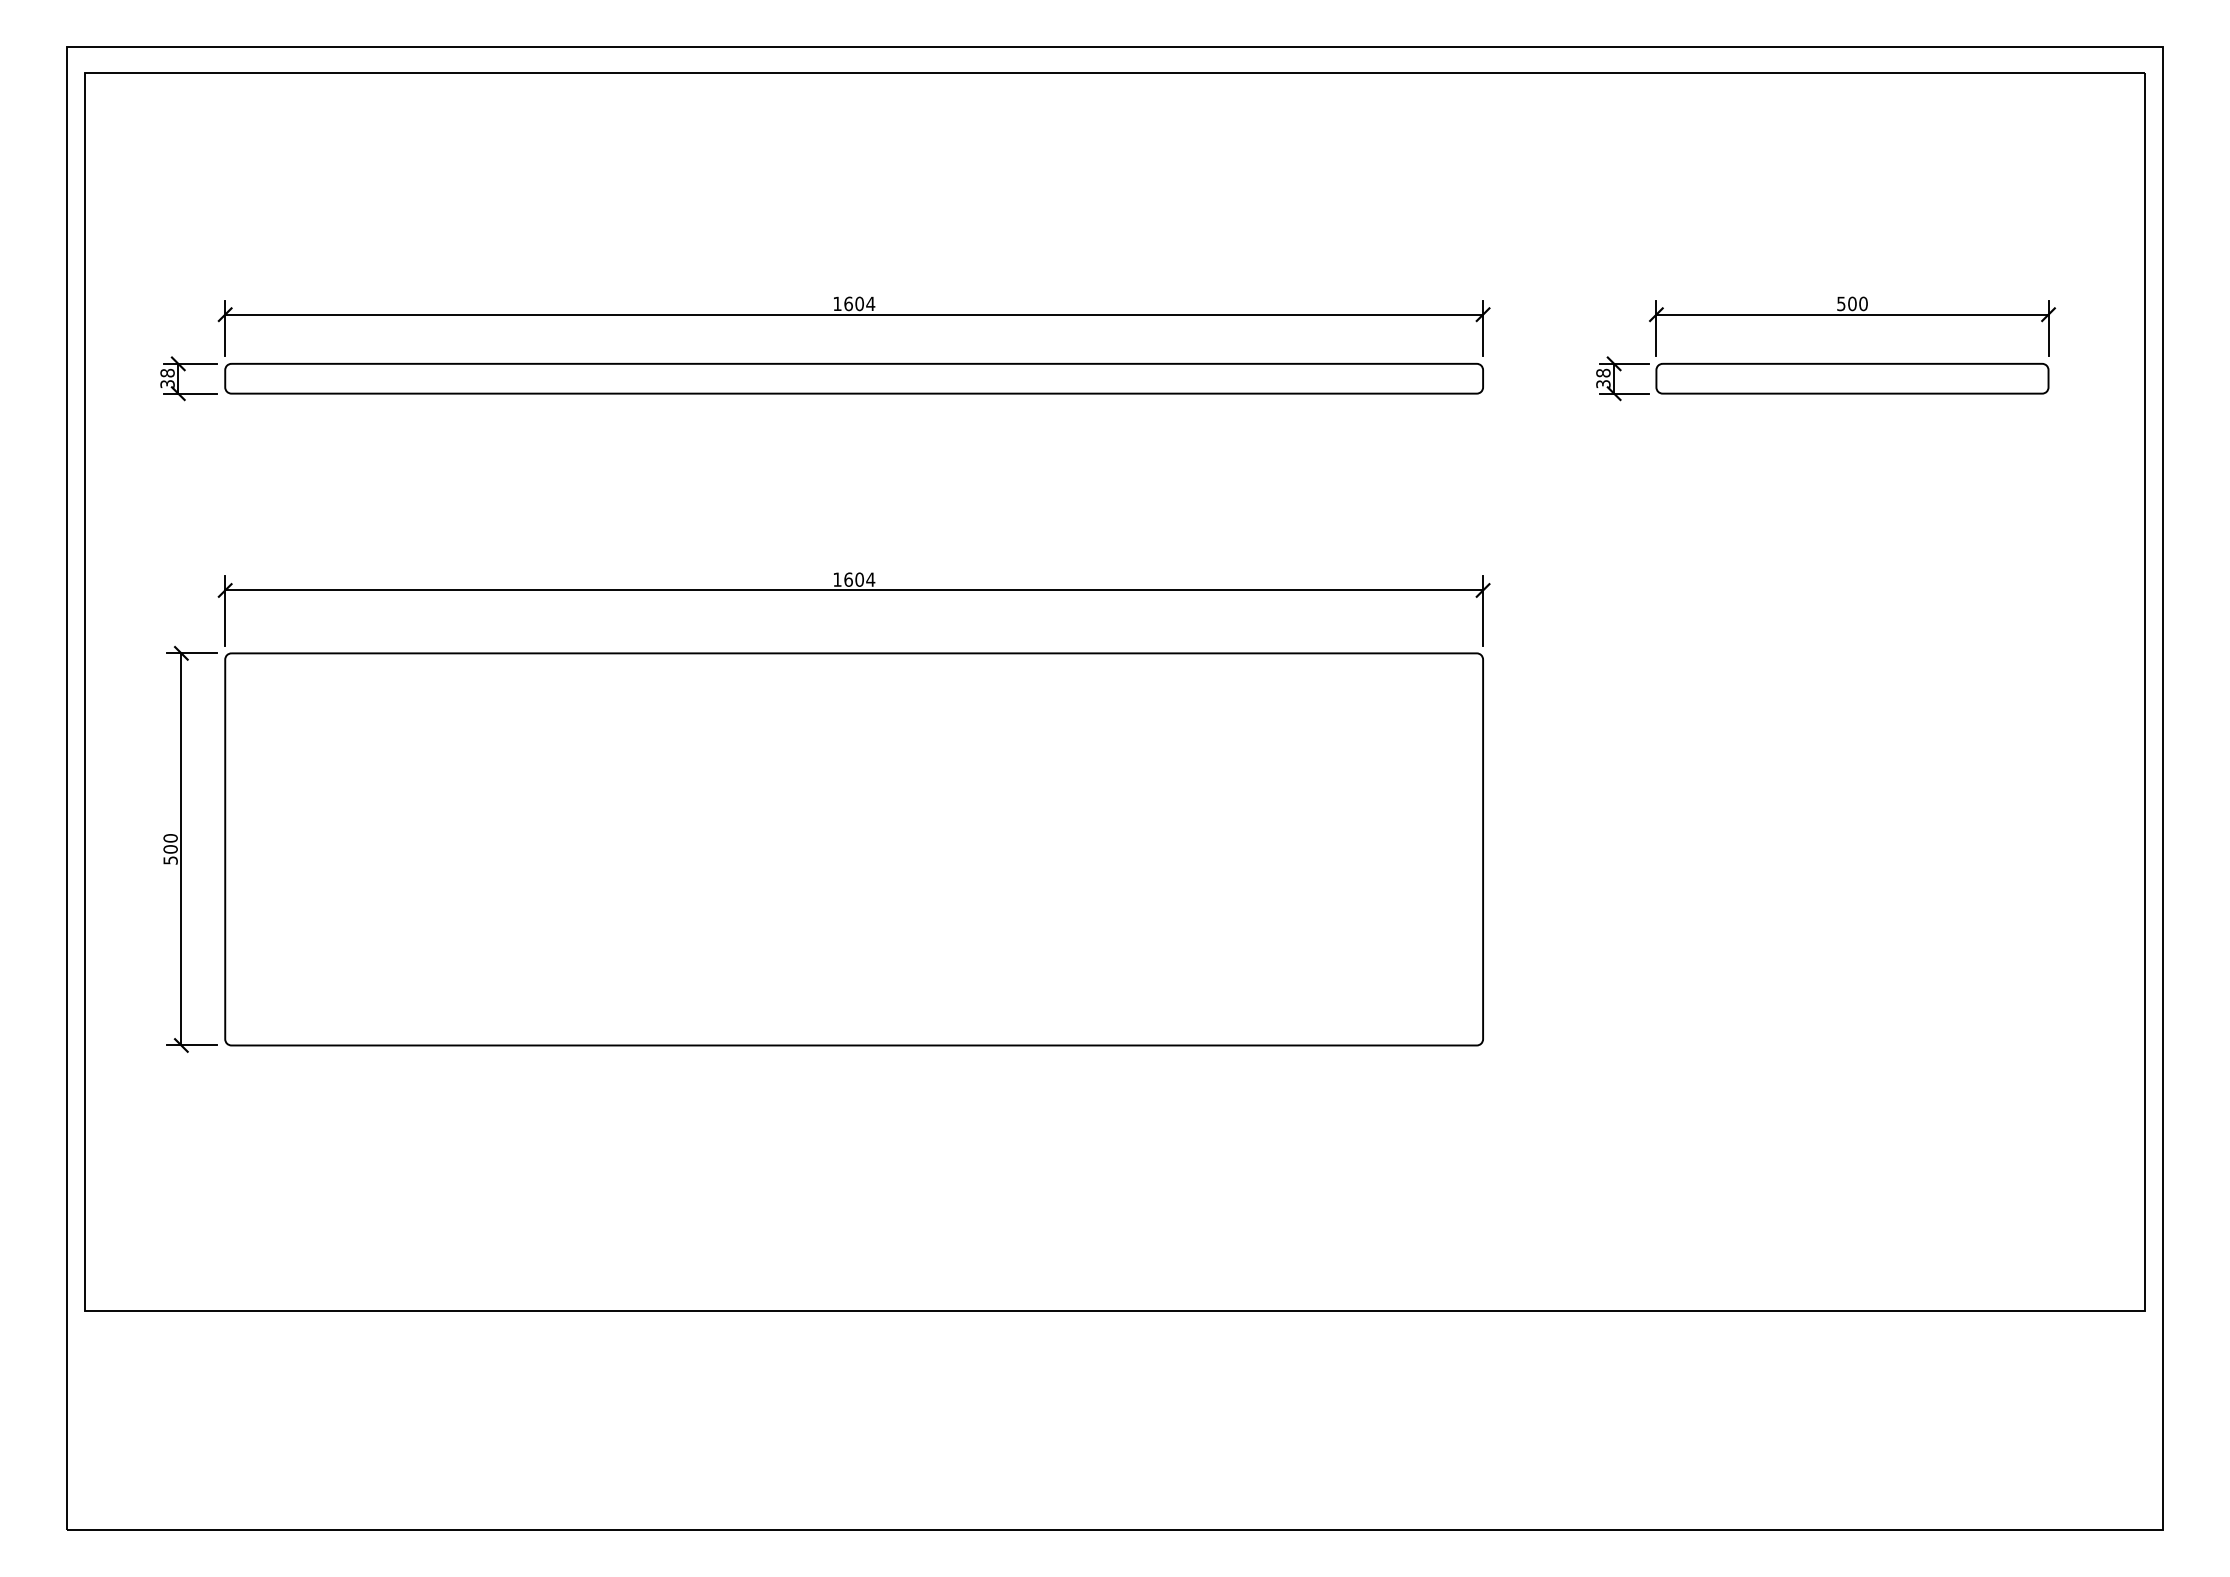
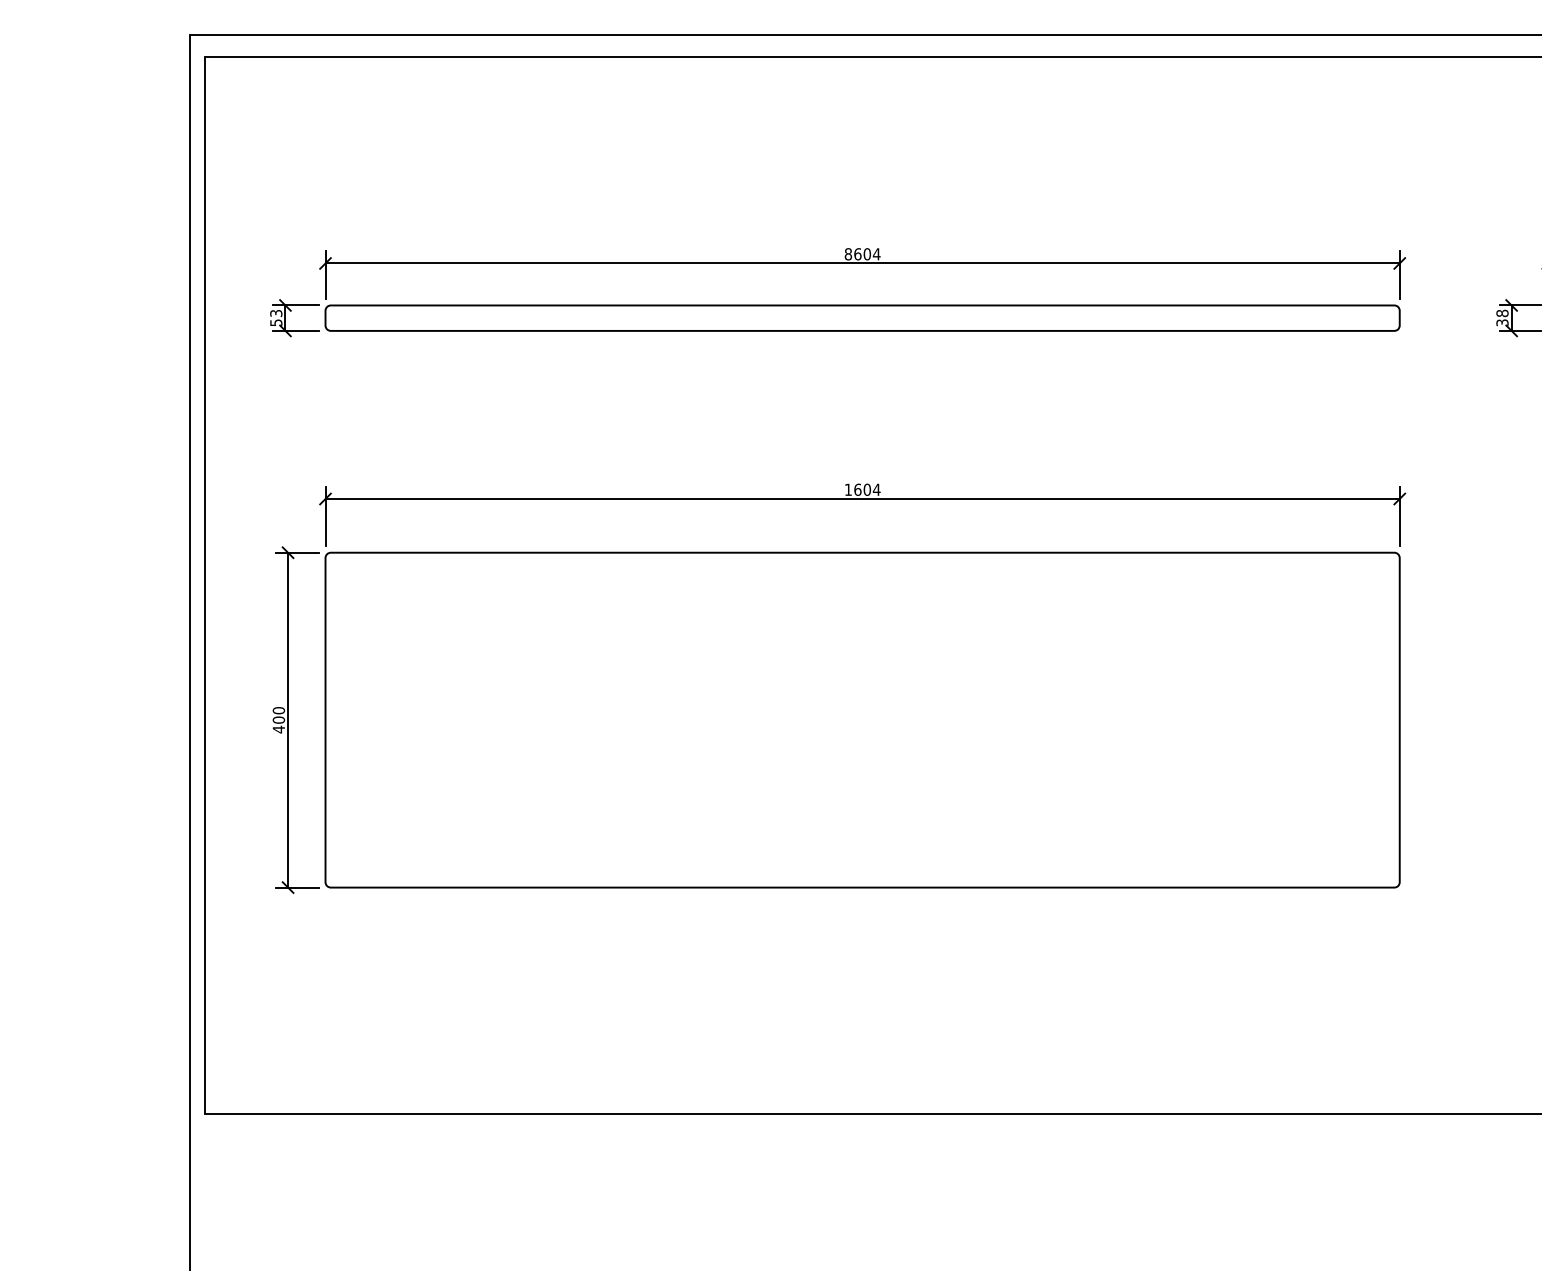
text: (837, 303) -> (848, 253), 1604 -> 8604
text: (167, 378) -> (276, 317), 38 -> 53
text: (170, 860) -> (278, 729), 500 -> 400

